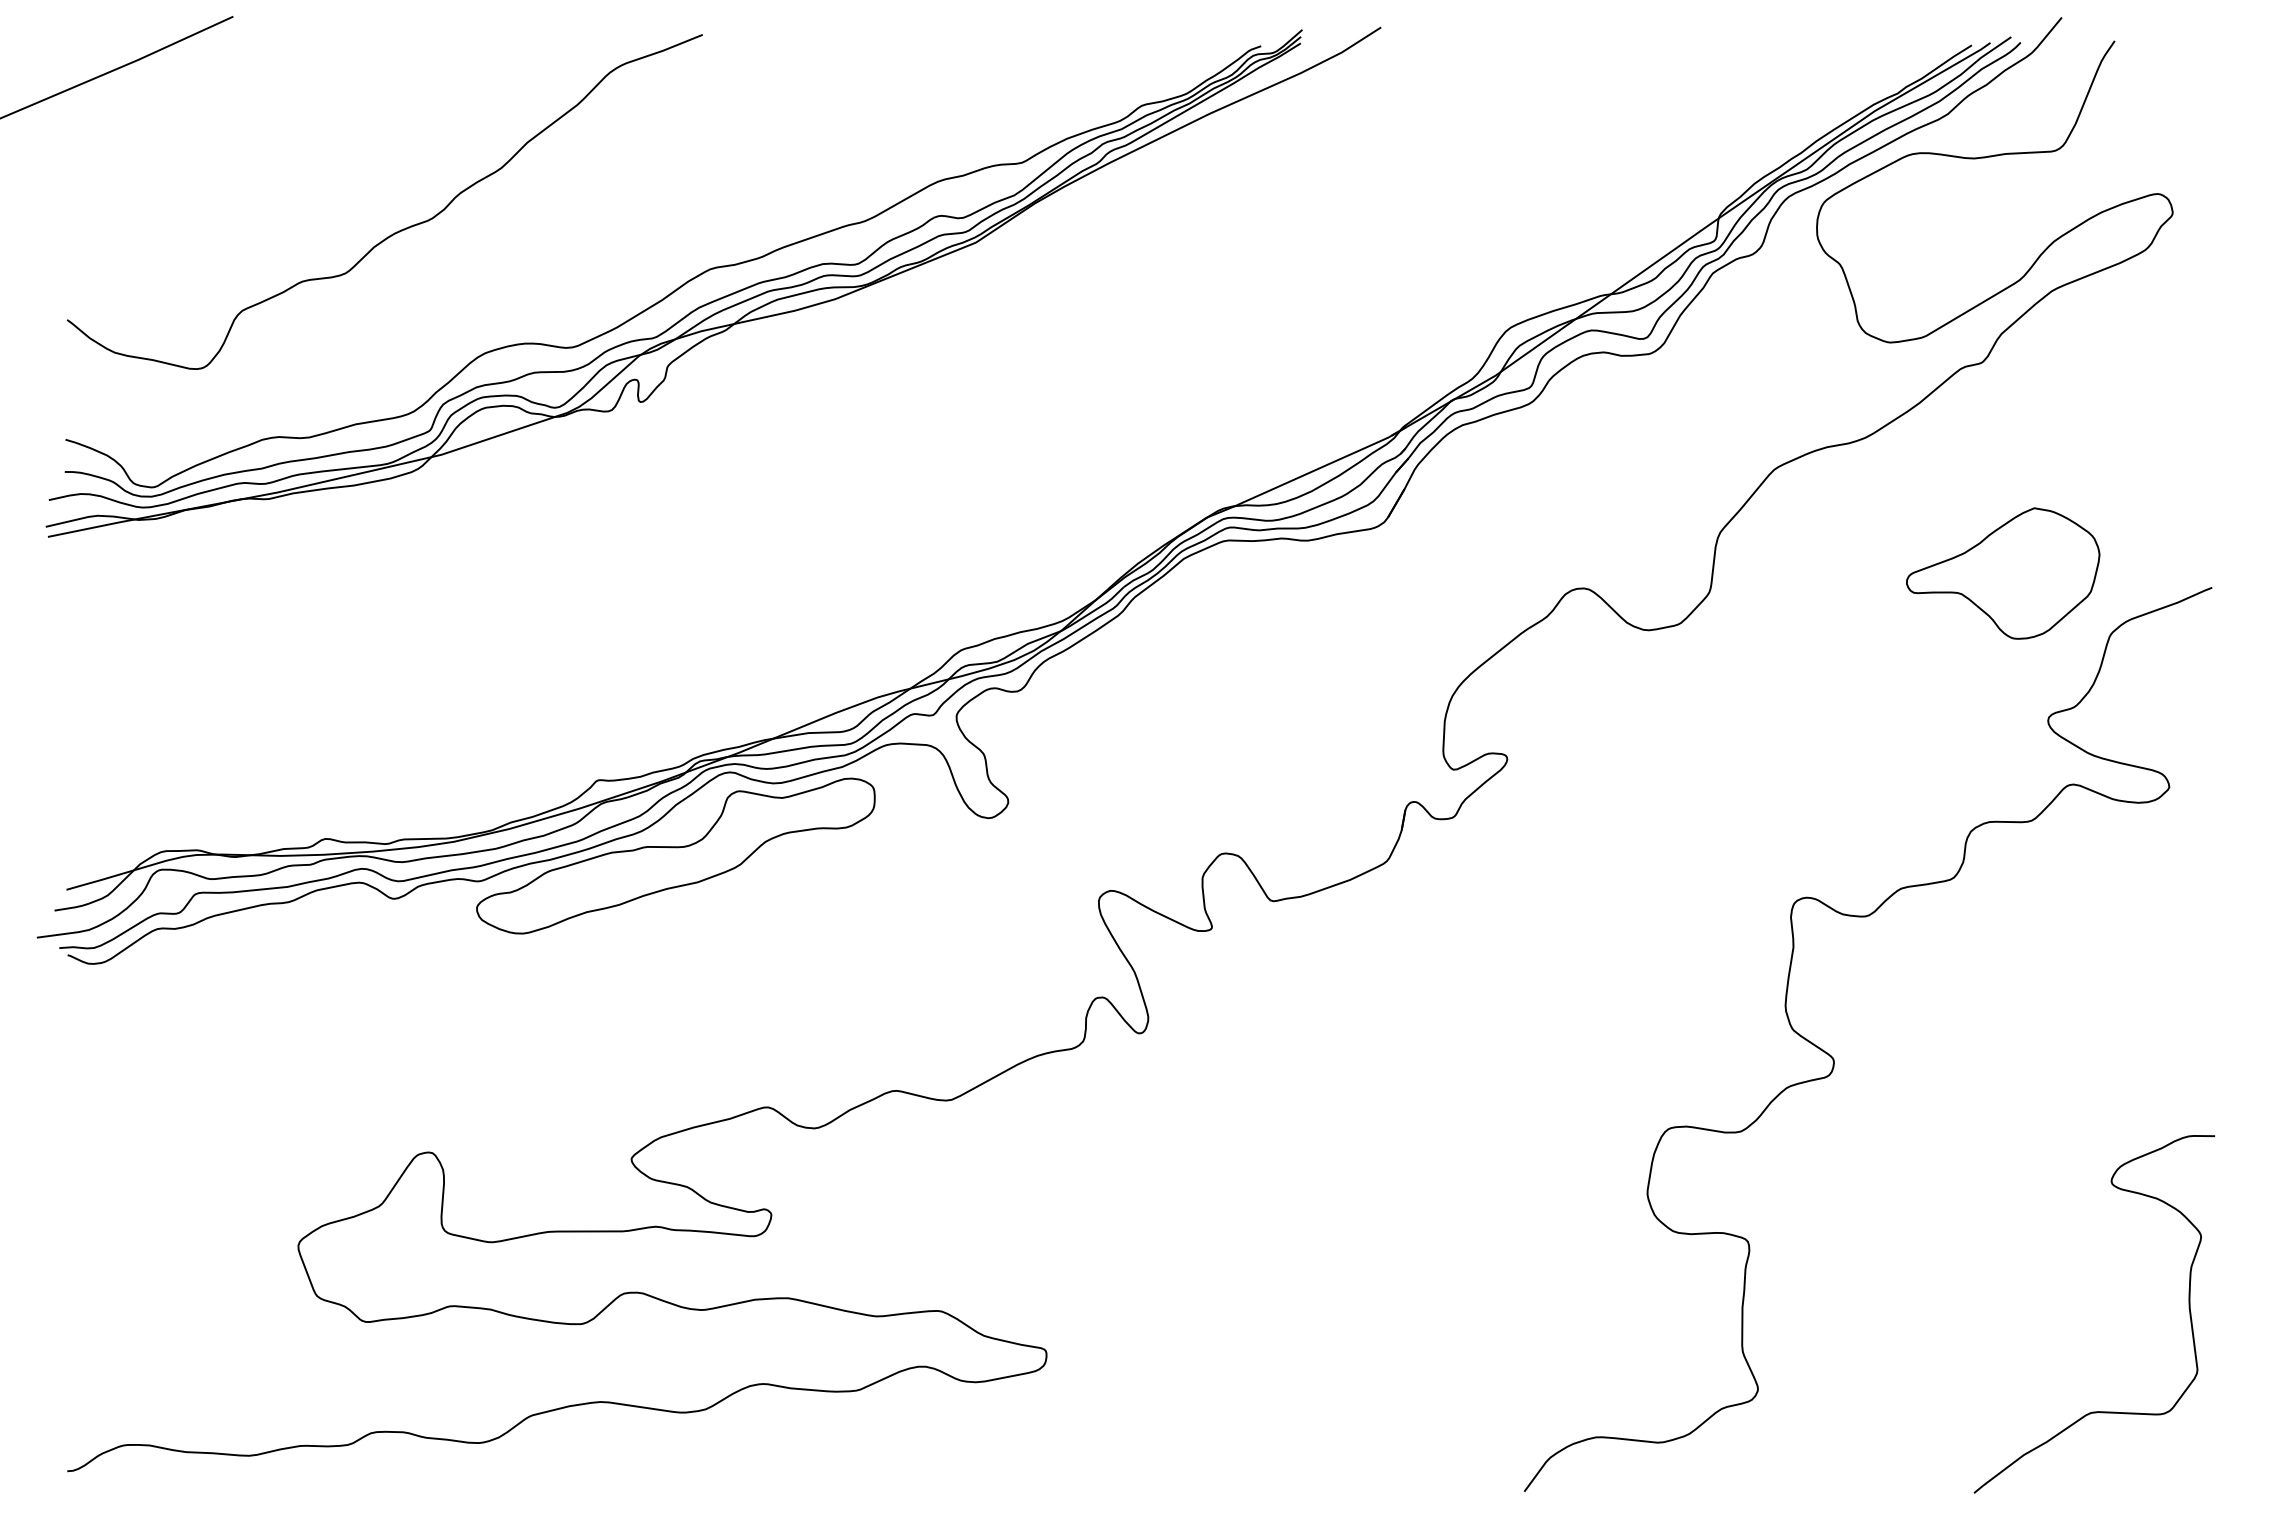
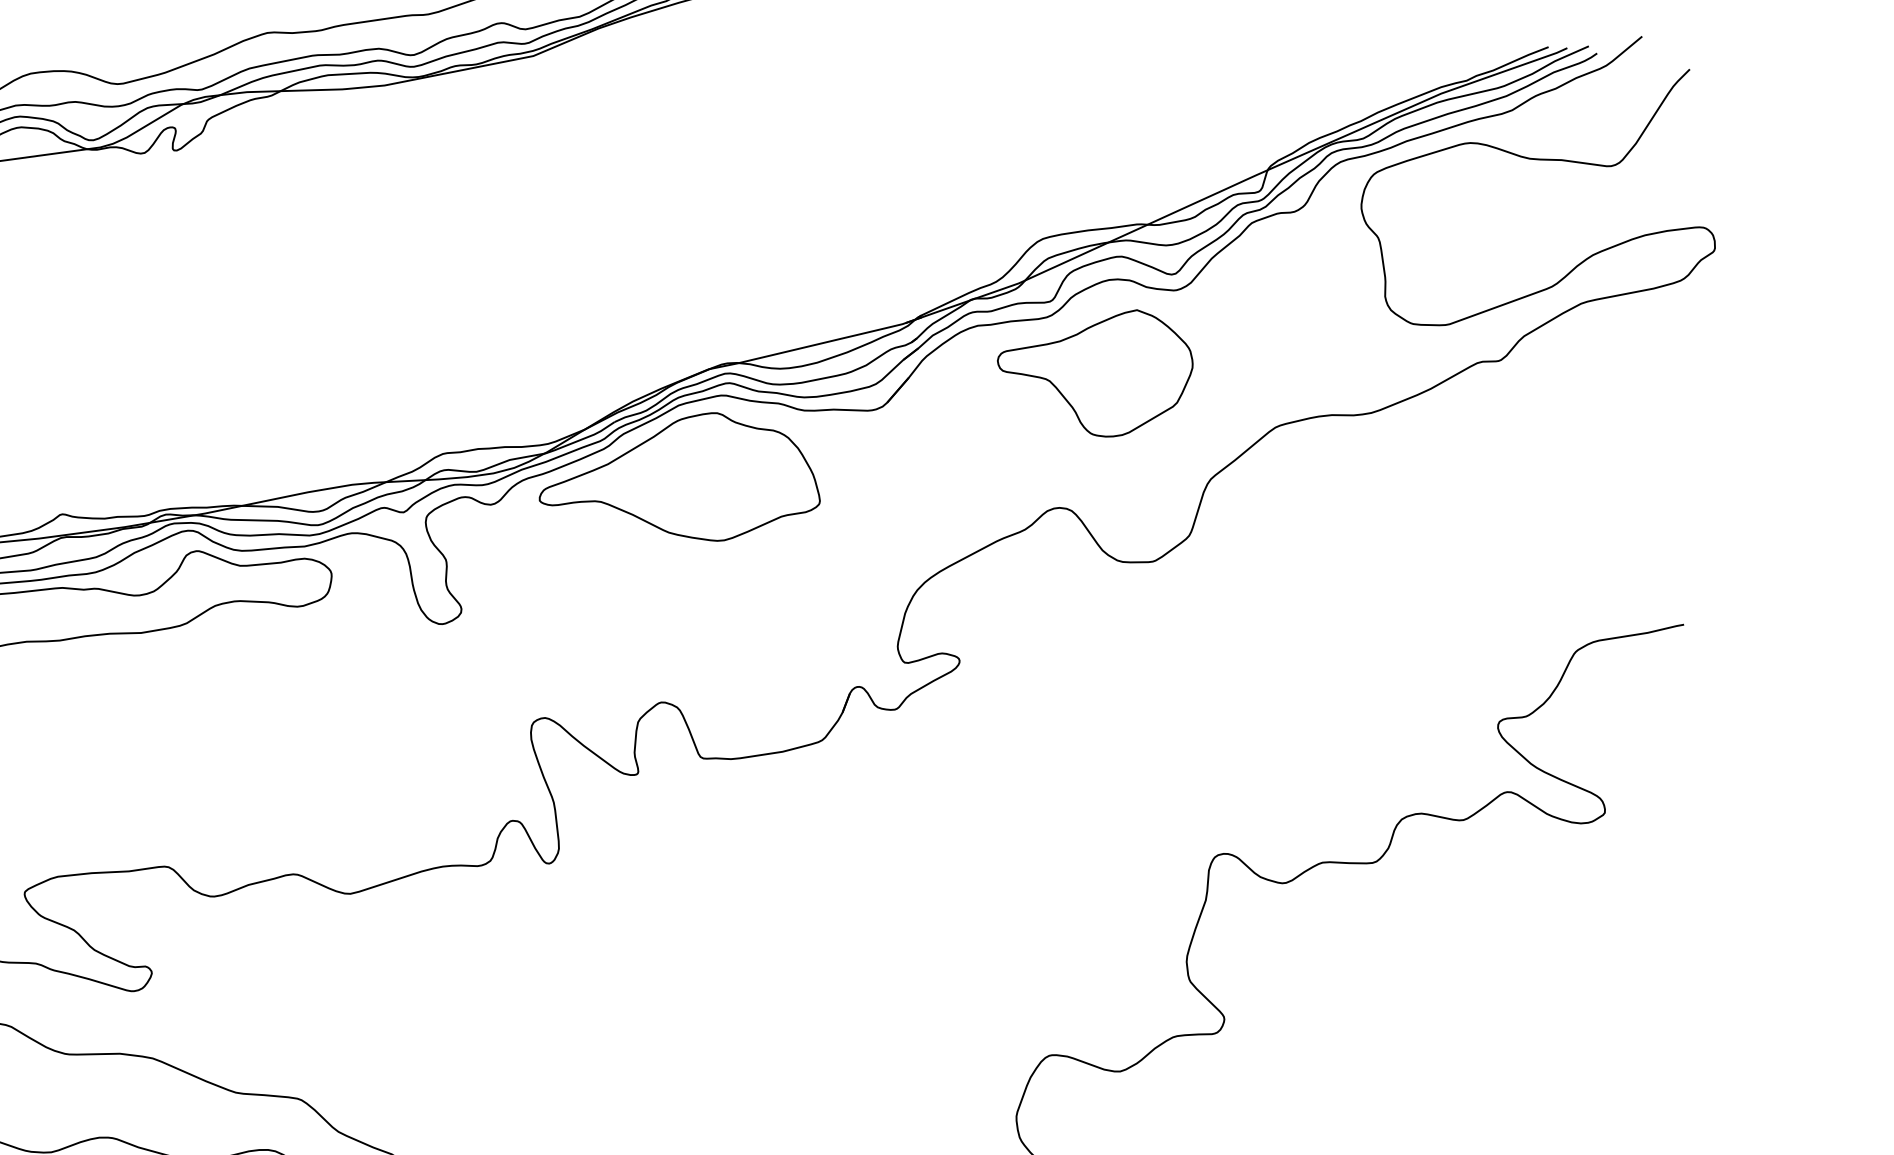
part: (2003, 573) -> (1094, 368), moved
part: (1202, 622) -> (685, 471), added

